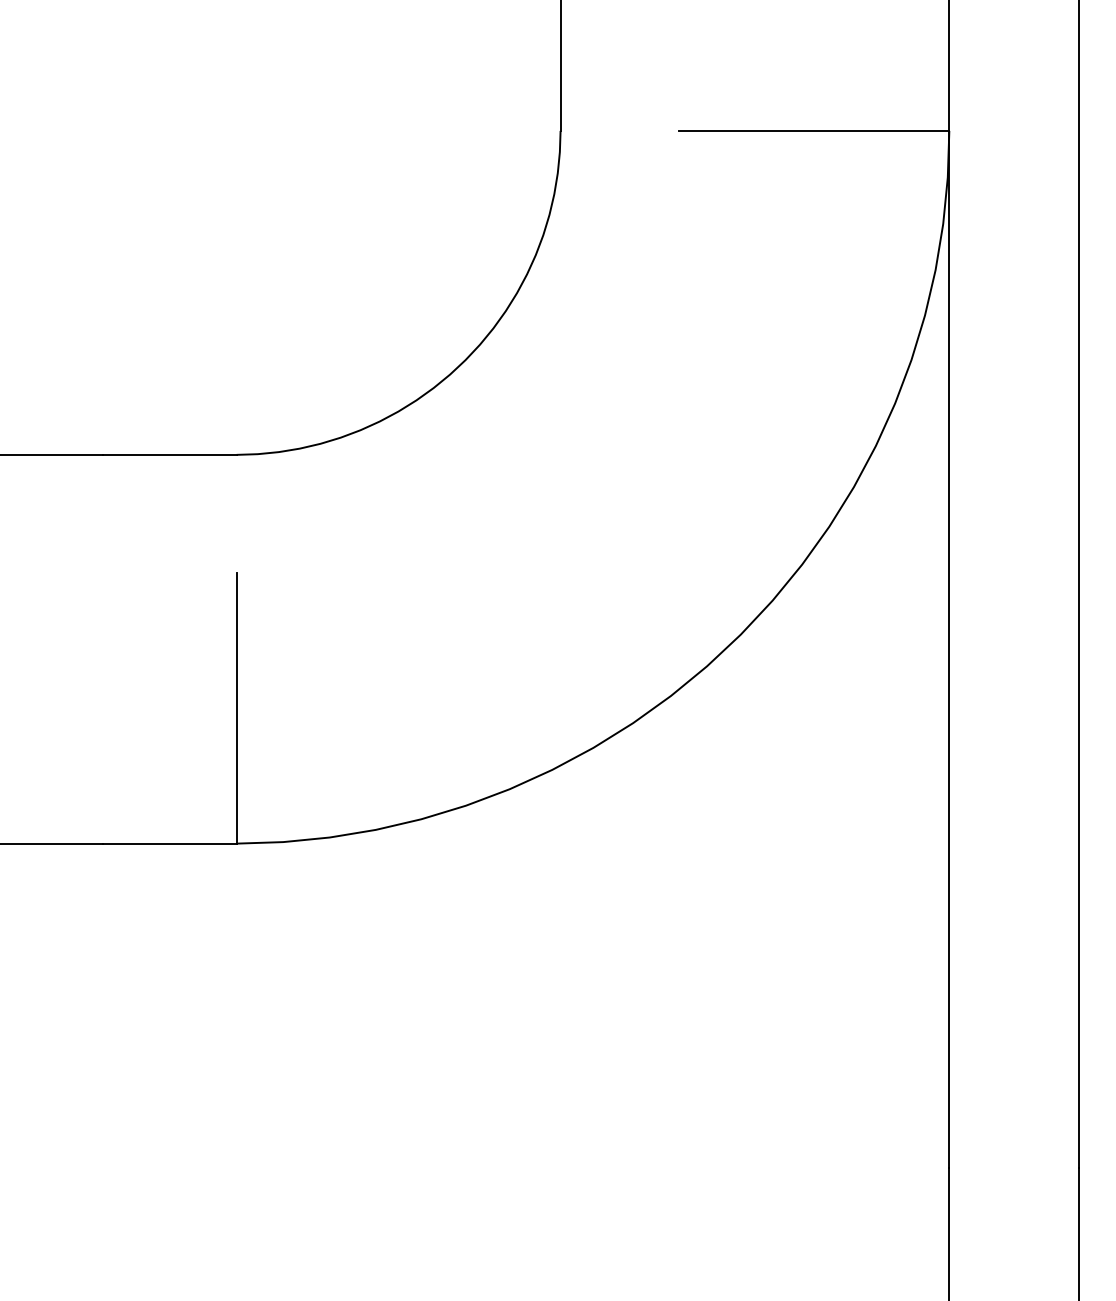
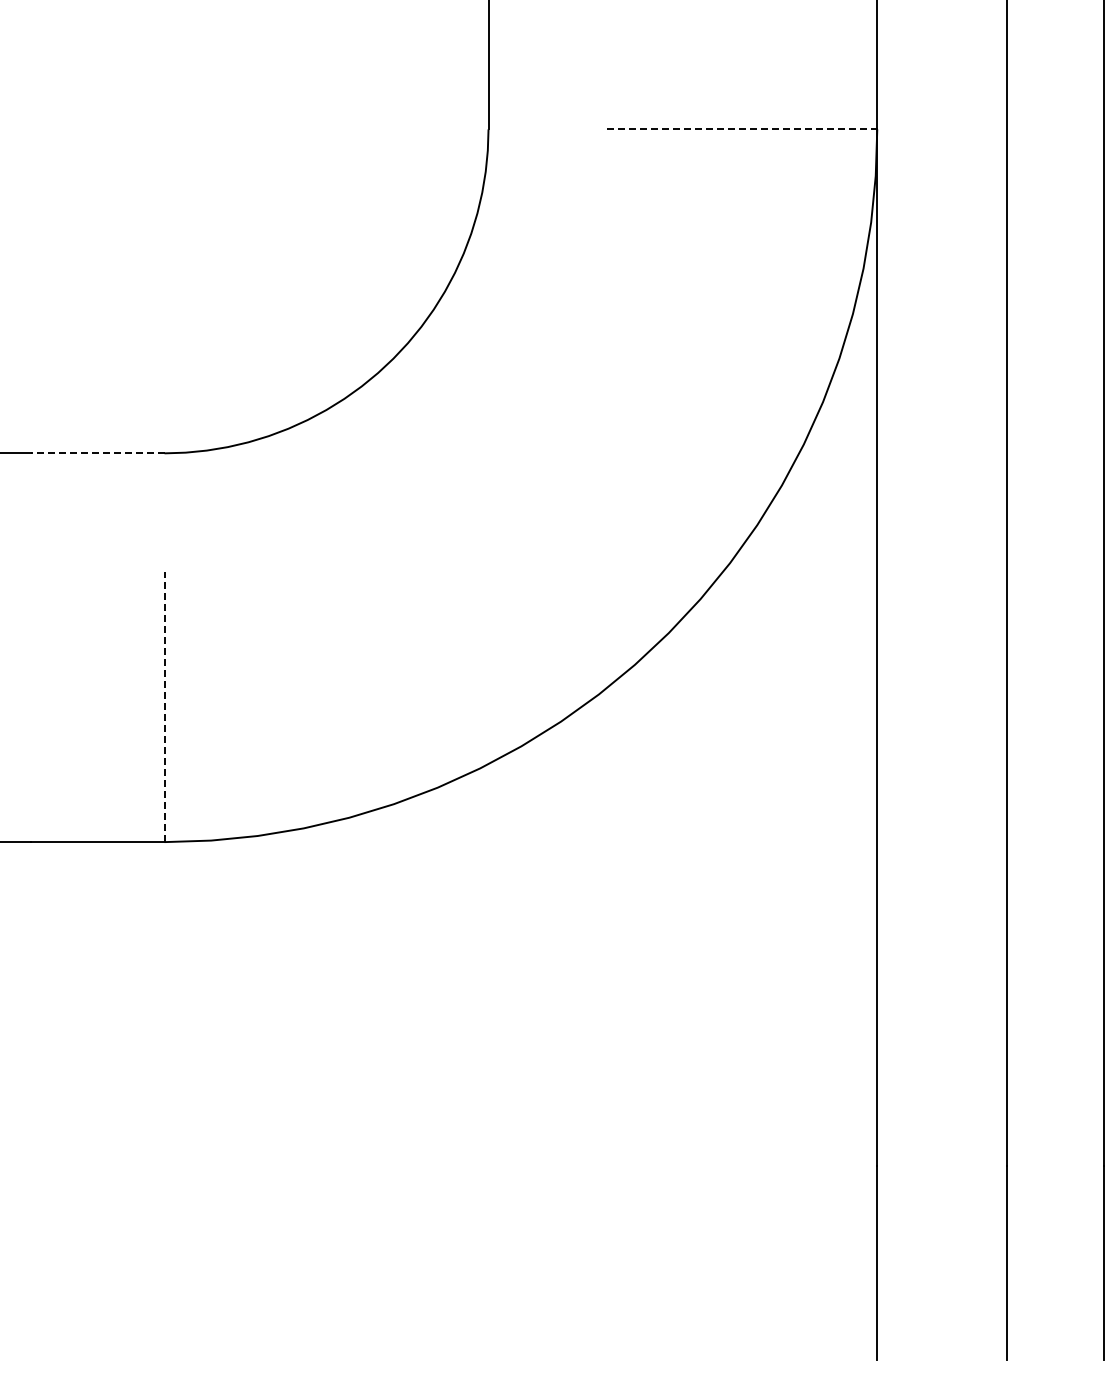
line: (814, 131) -> (742, 129), solid -> dashed
line: (169, 455) -> (97, 453), solid -> dashed
line: (236, 708) -> (164, 706), solid -> dashed

